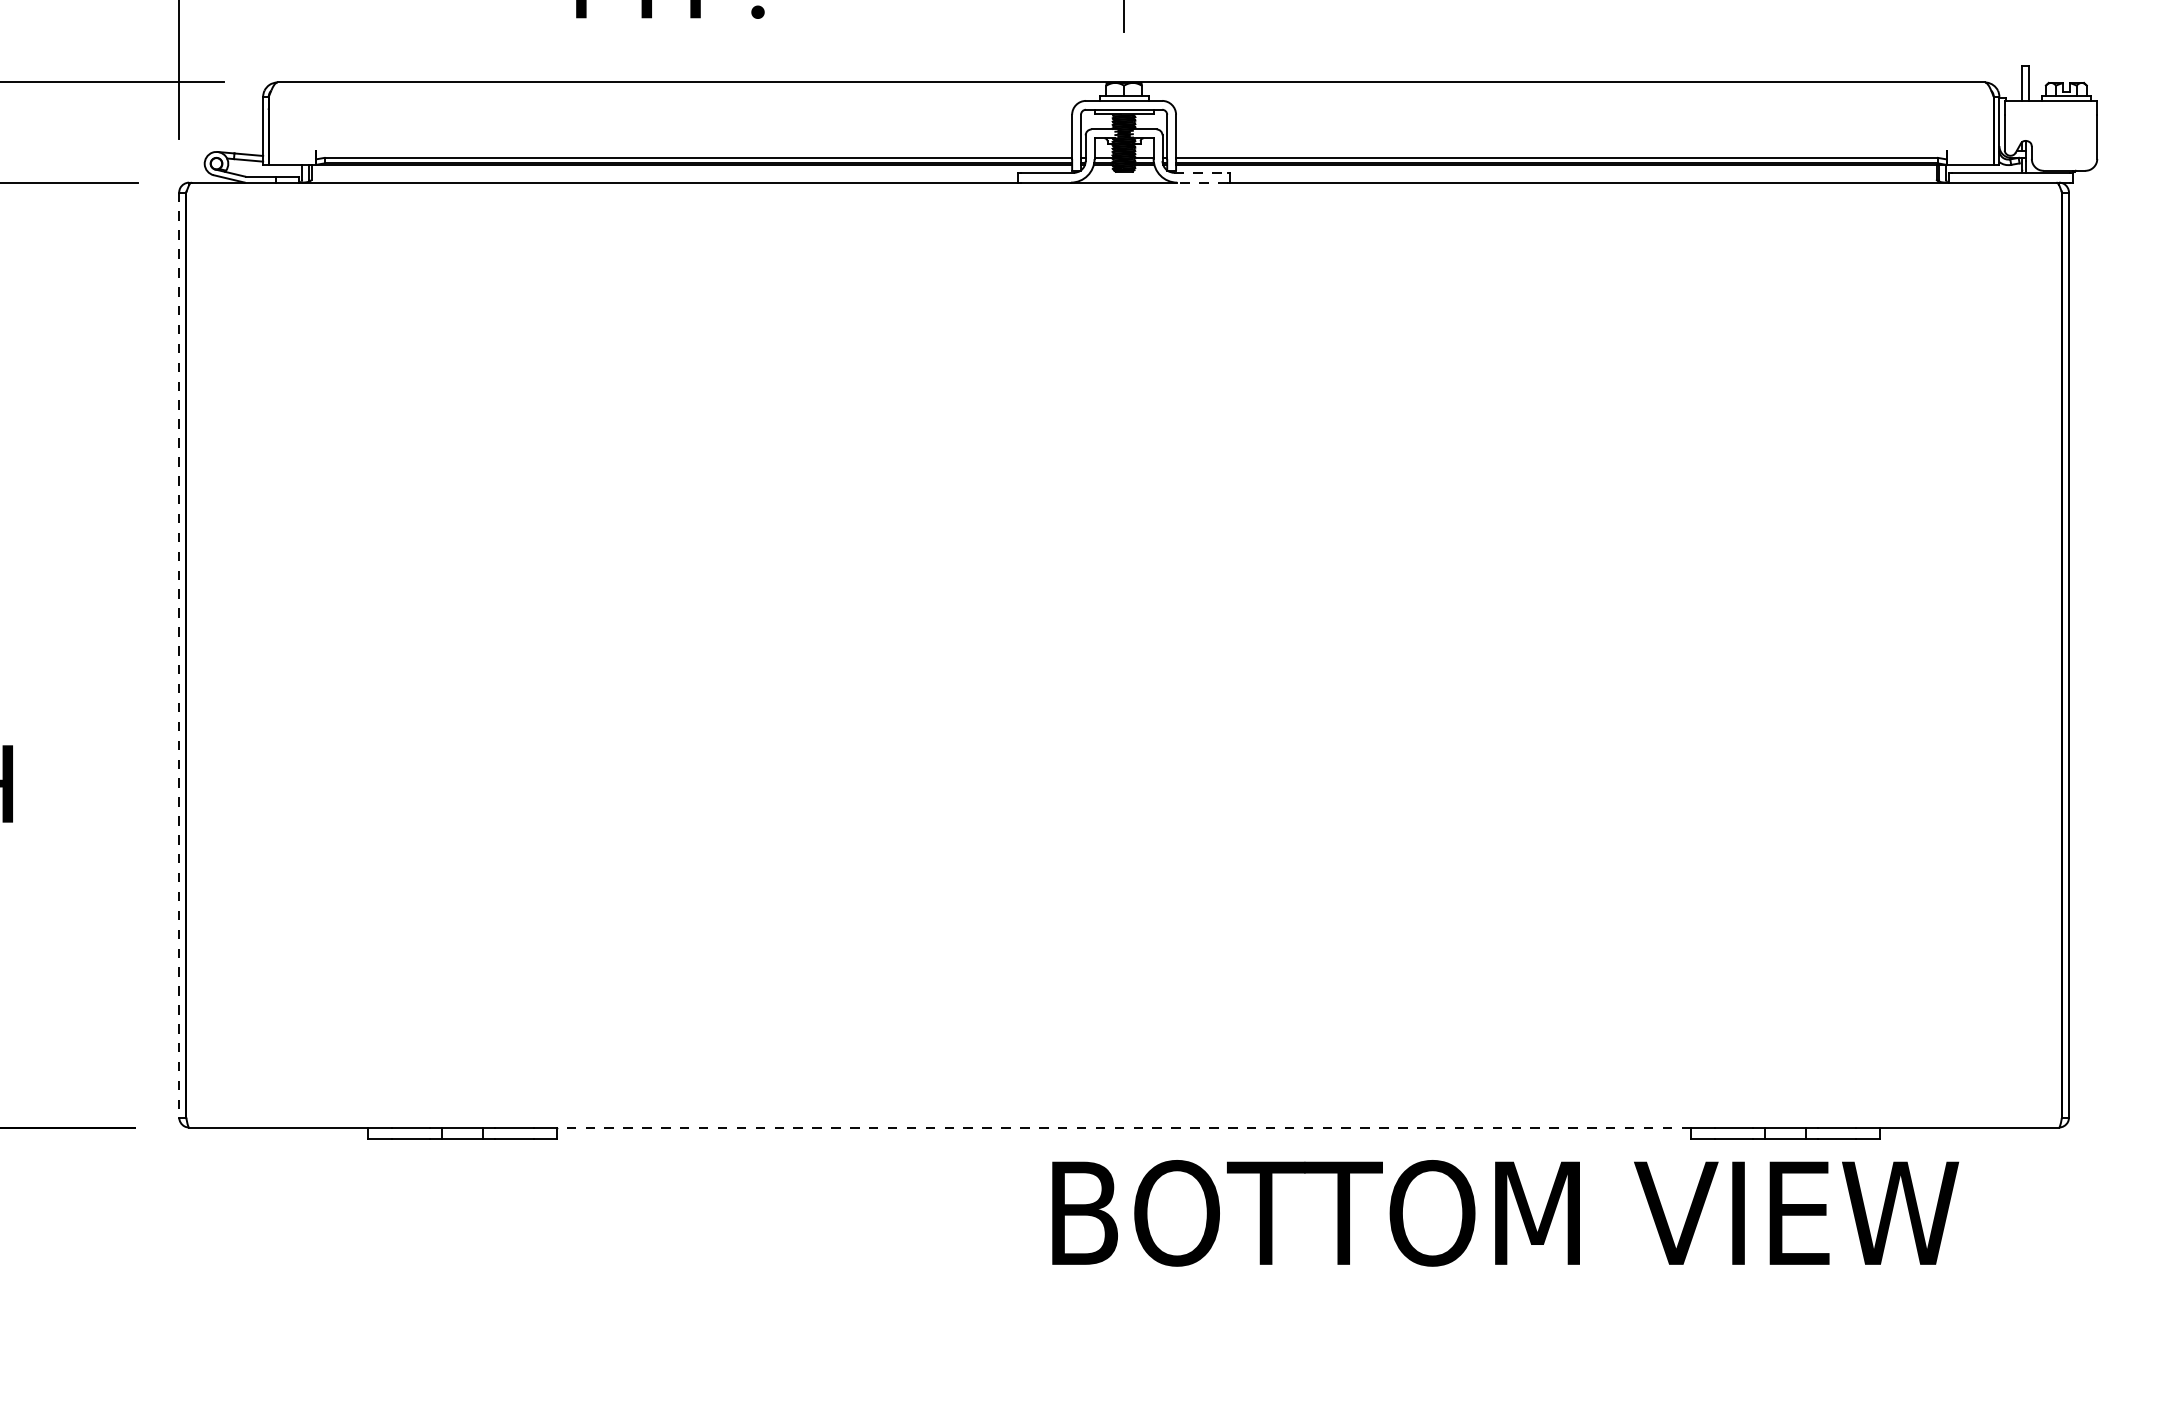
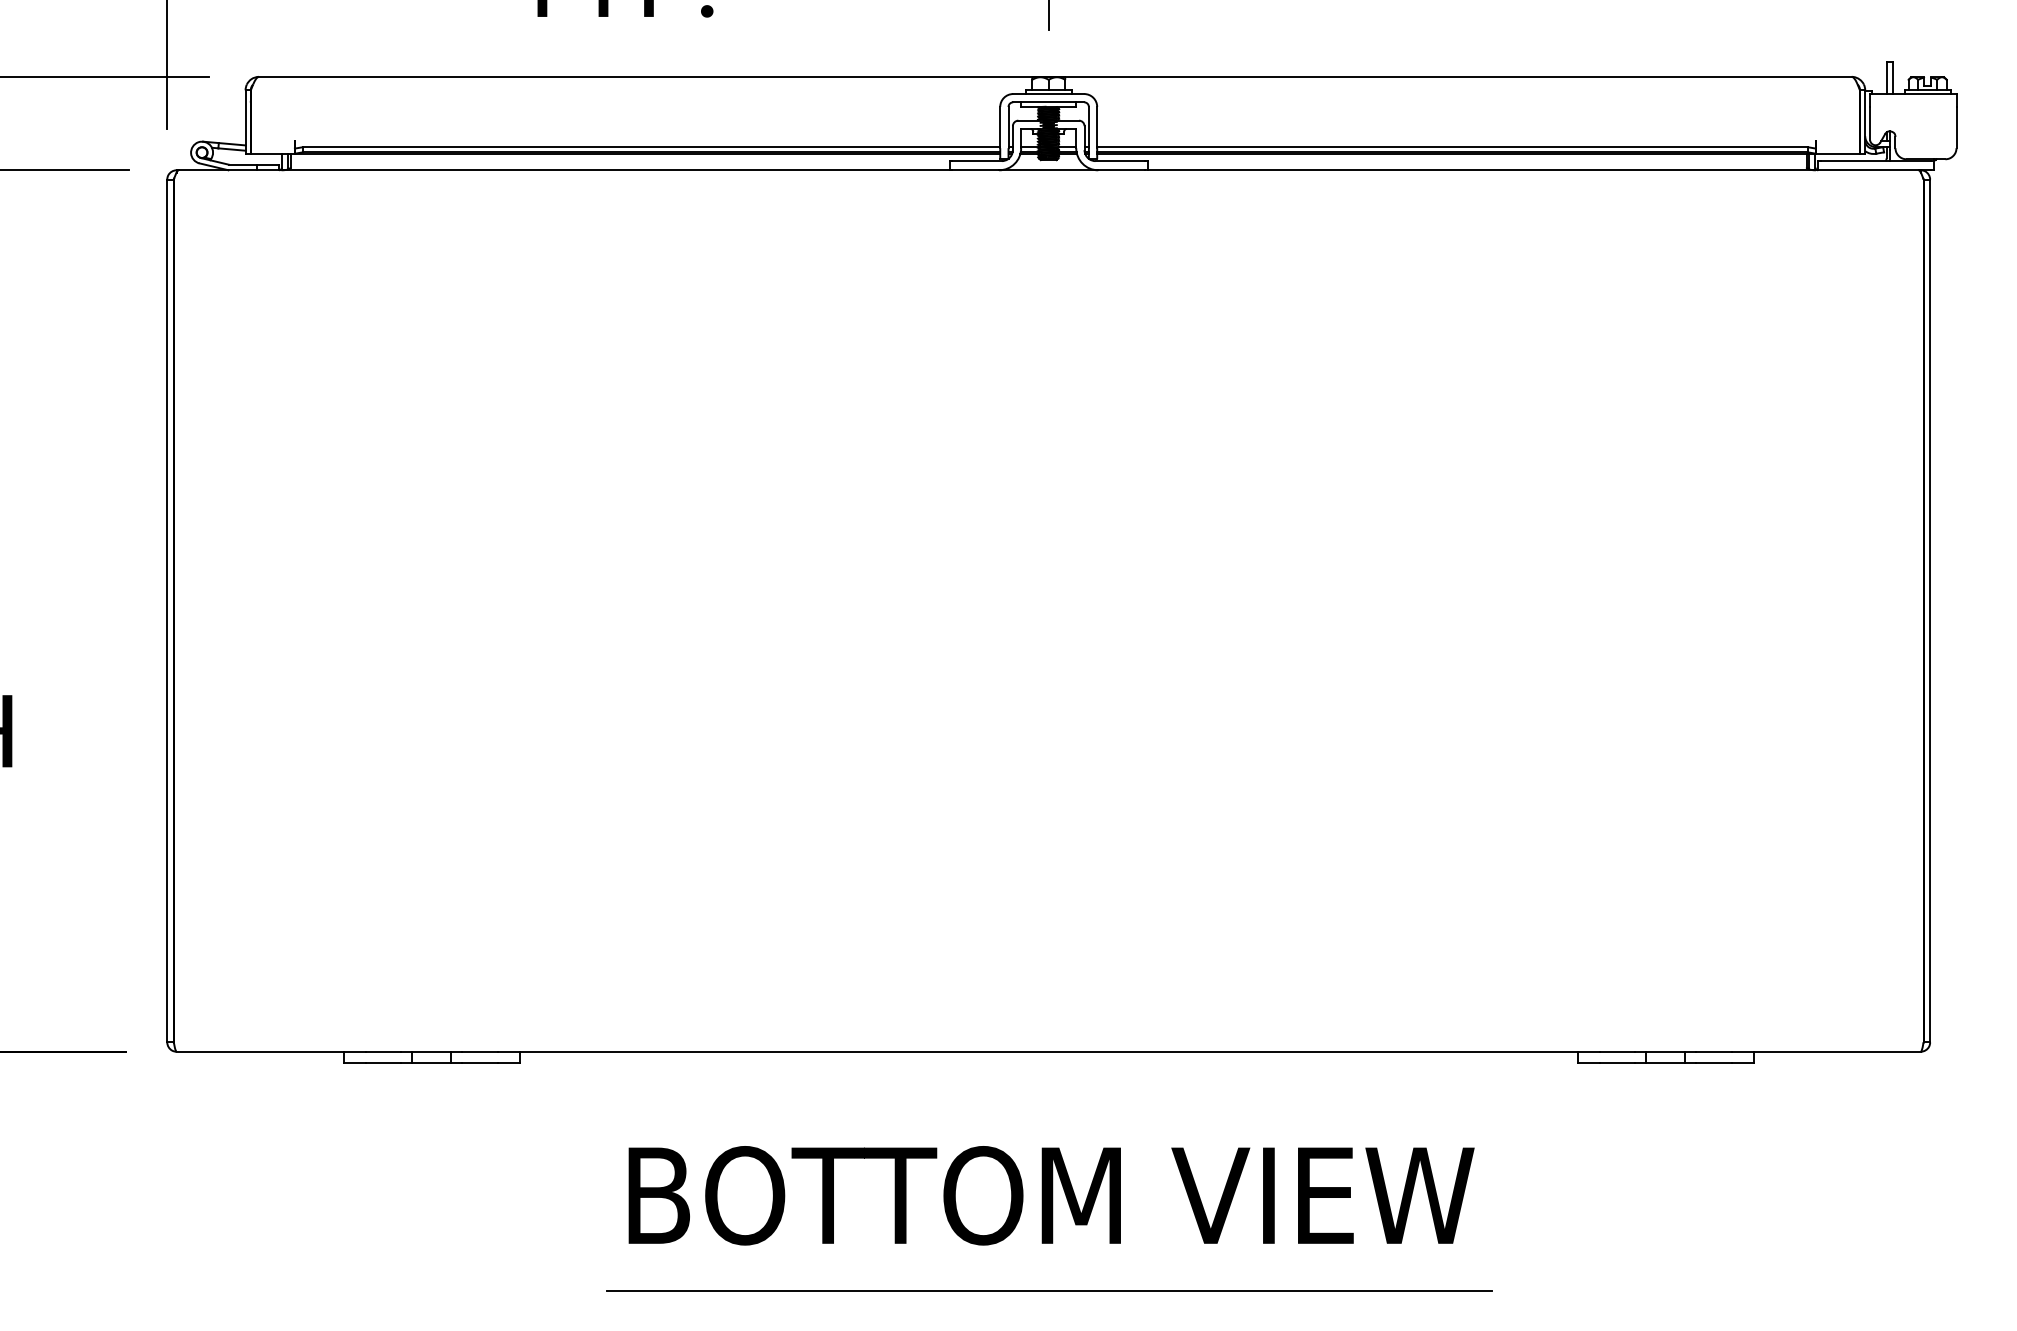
line: (1201, 173) -> (1120, 161), dashed -> solid
line: (1202, 182) -> (1121, 170), dashed -> solid
line: (179, 655) -> (167, 611), dashed -> solid
line: (1123, 1127) -> (1048, 1051), dashed -> solid
text: (1505, 1213) -> (1051, 1195), moved
line: (1124, 1383) -> (1049, 1290), added

